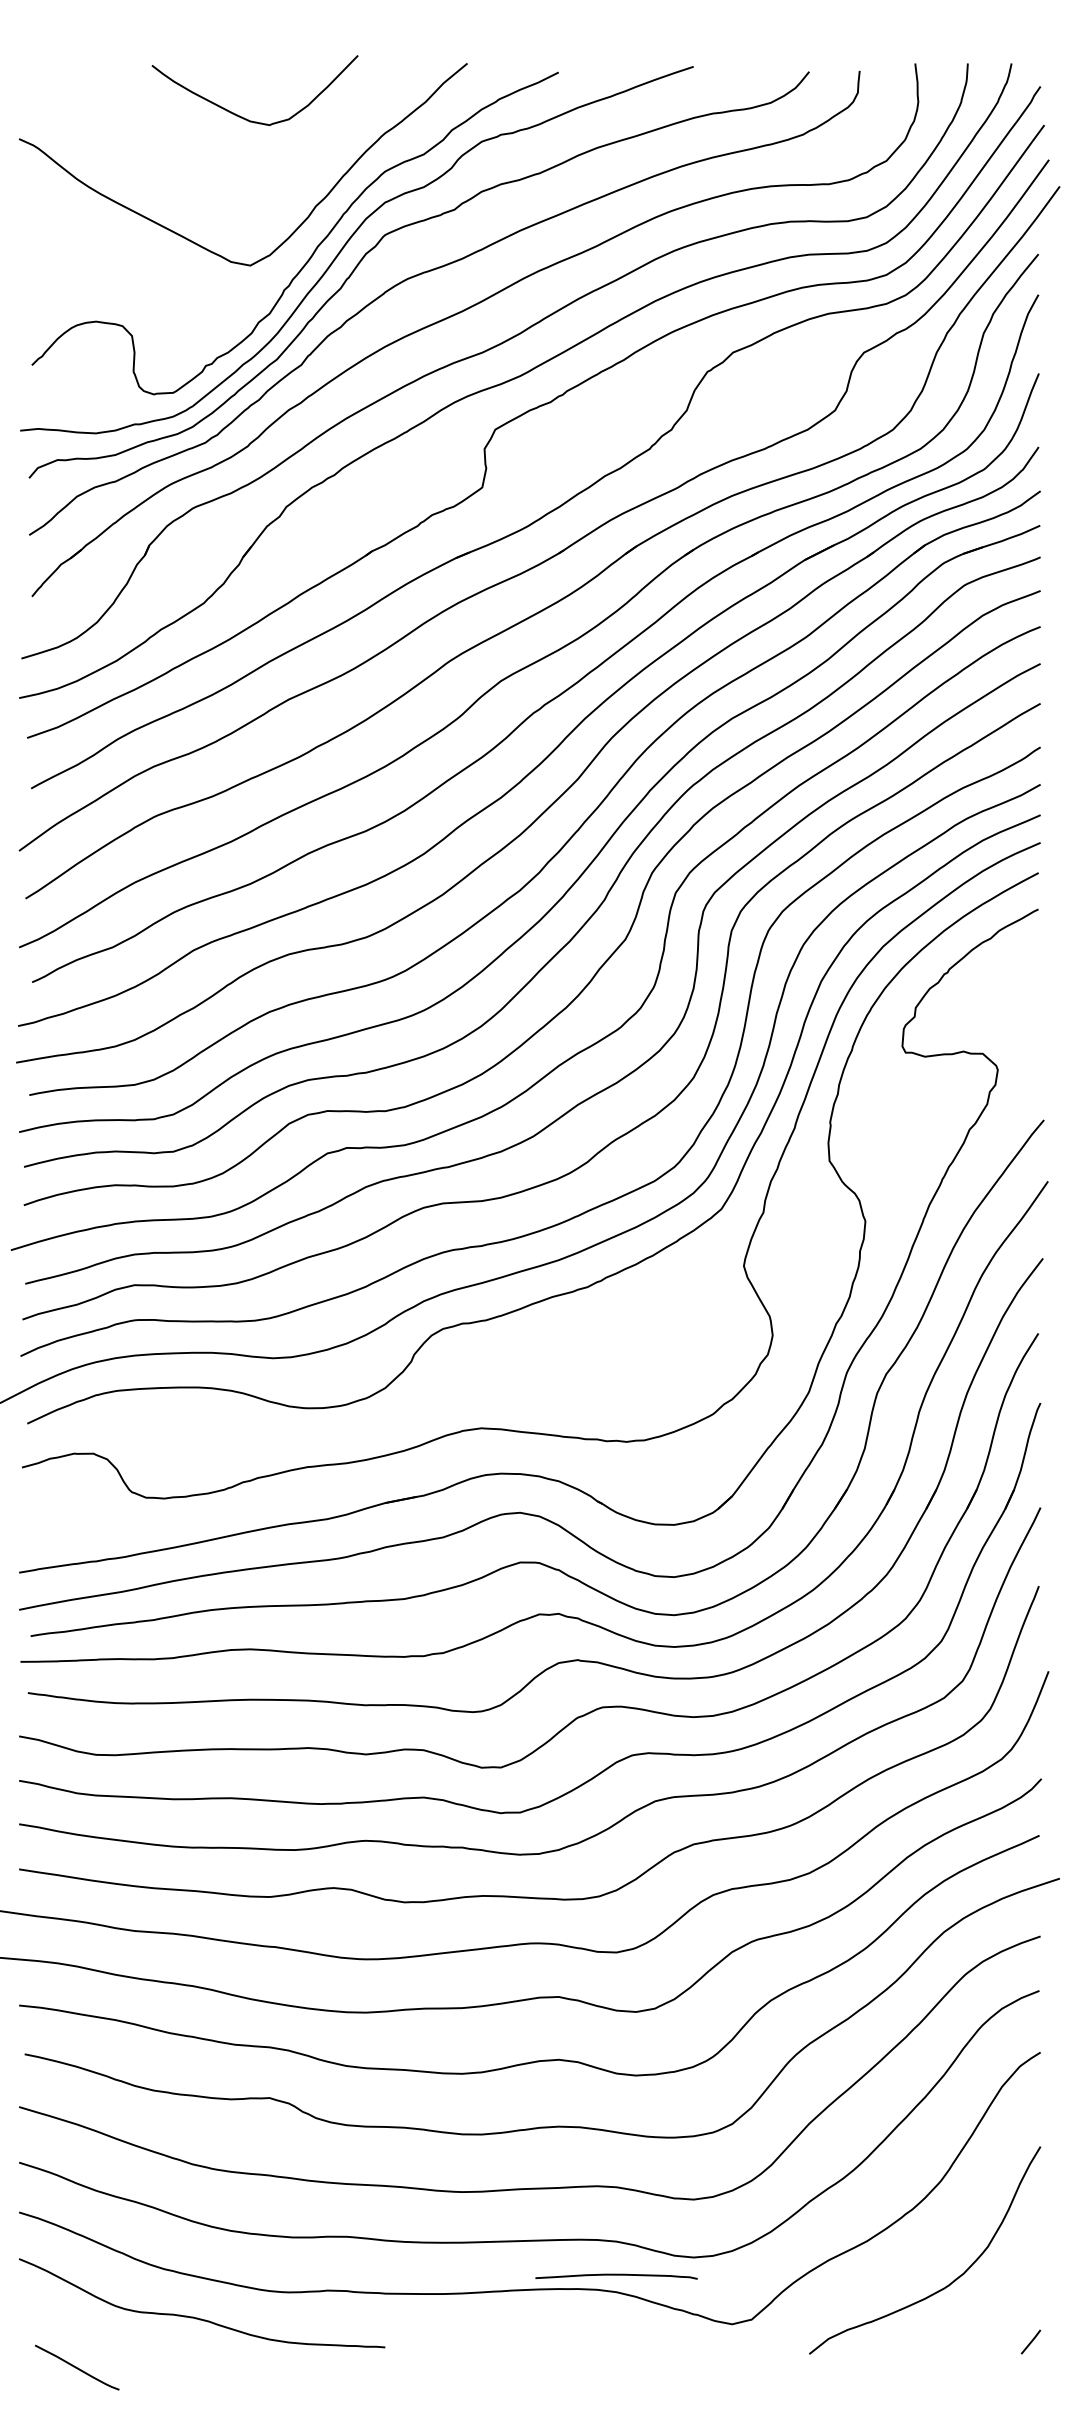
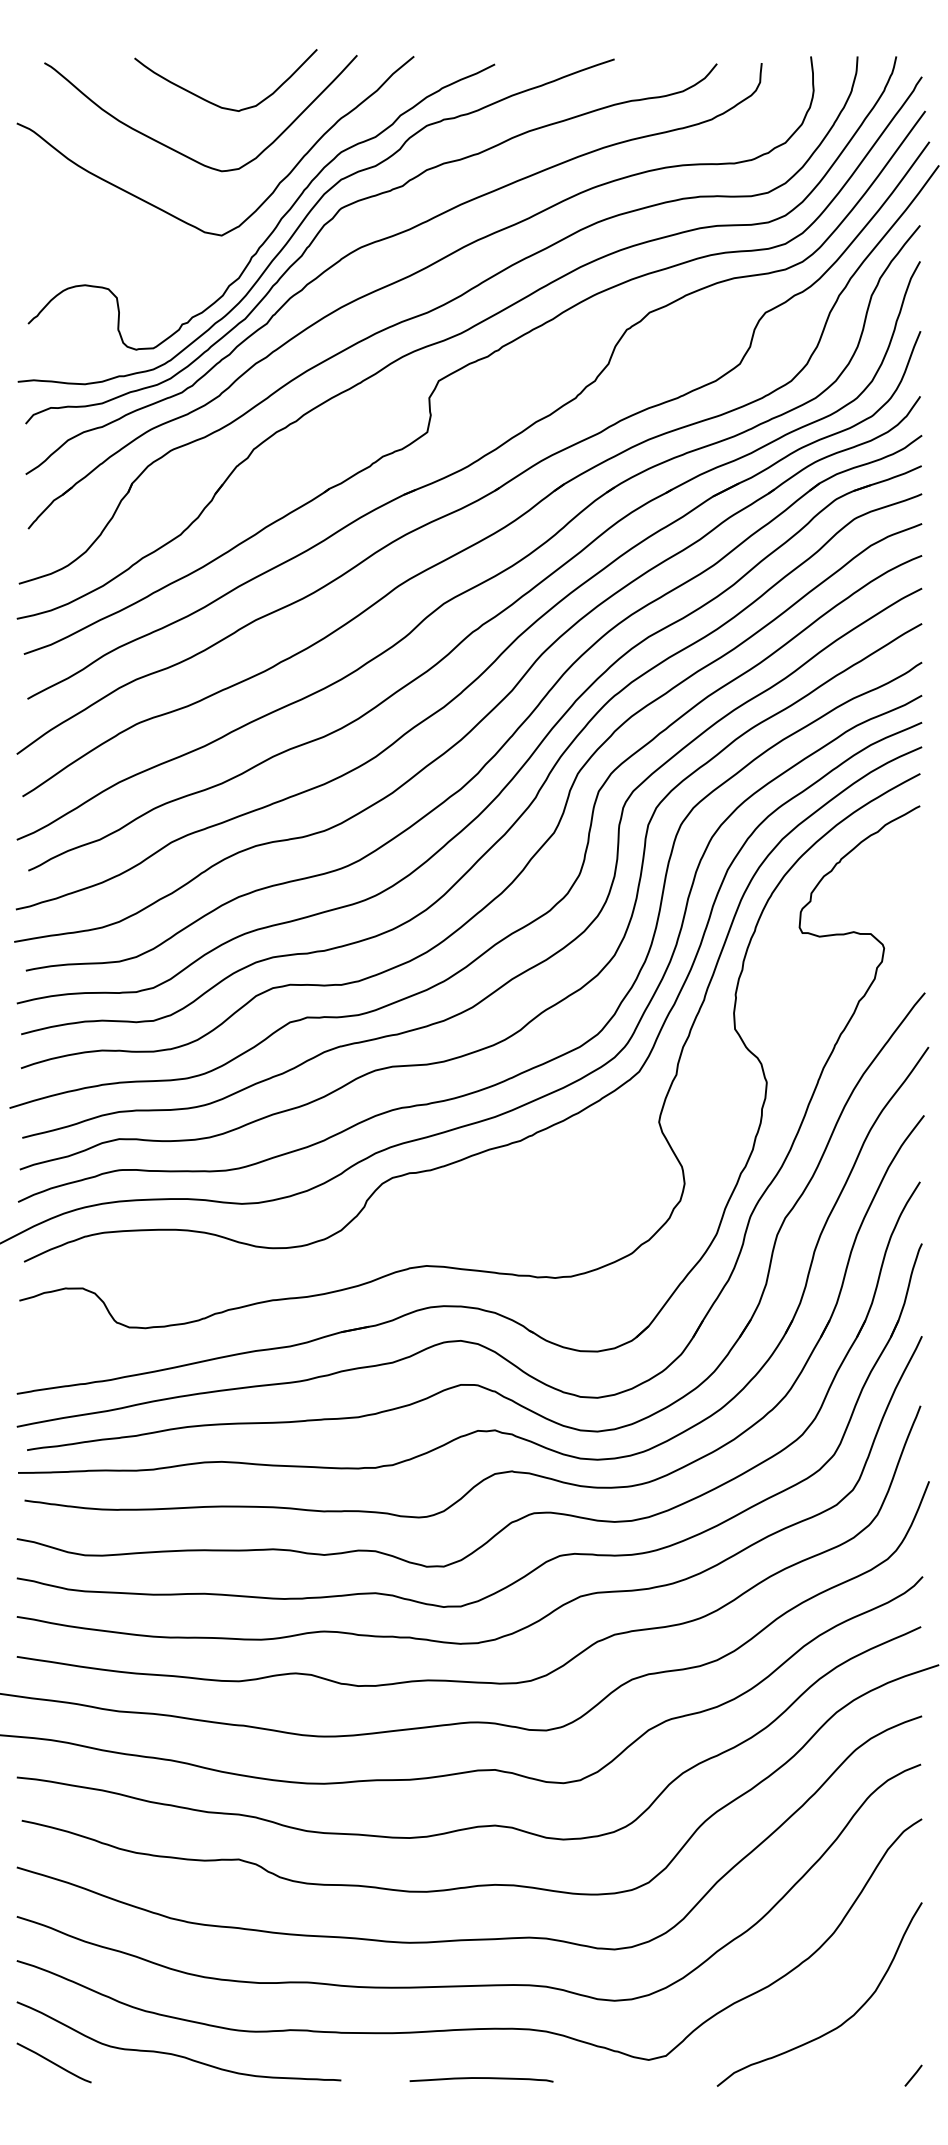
curve: (203, 171) -> (180, 152), added
curve: (616, 2275) -> (481, 2078), moved
curve: (77, 2367) -> (54, 2062), moved

